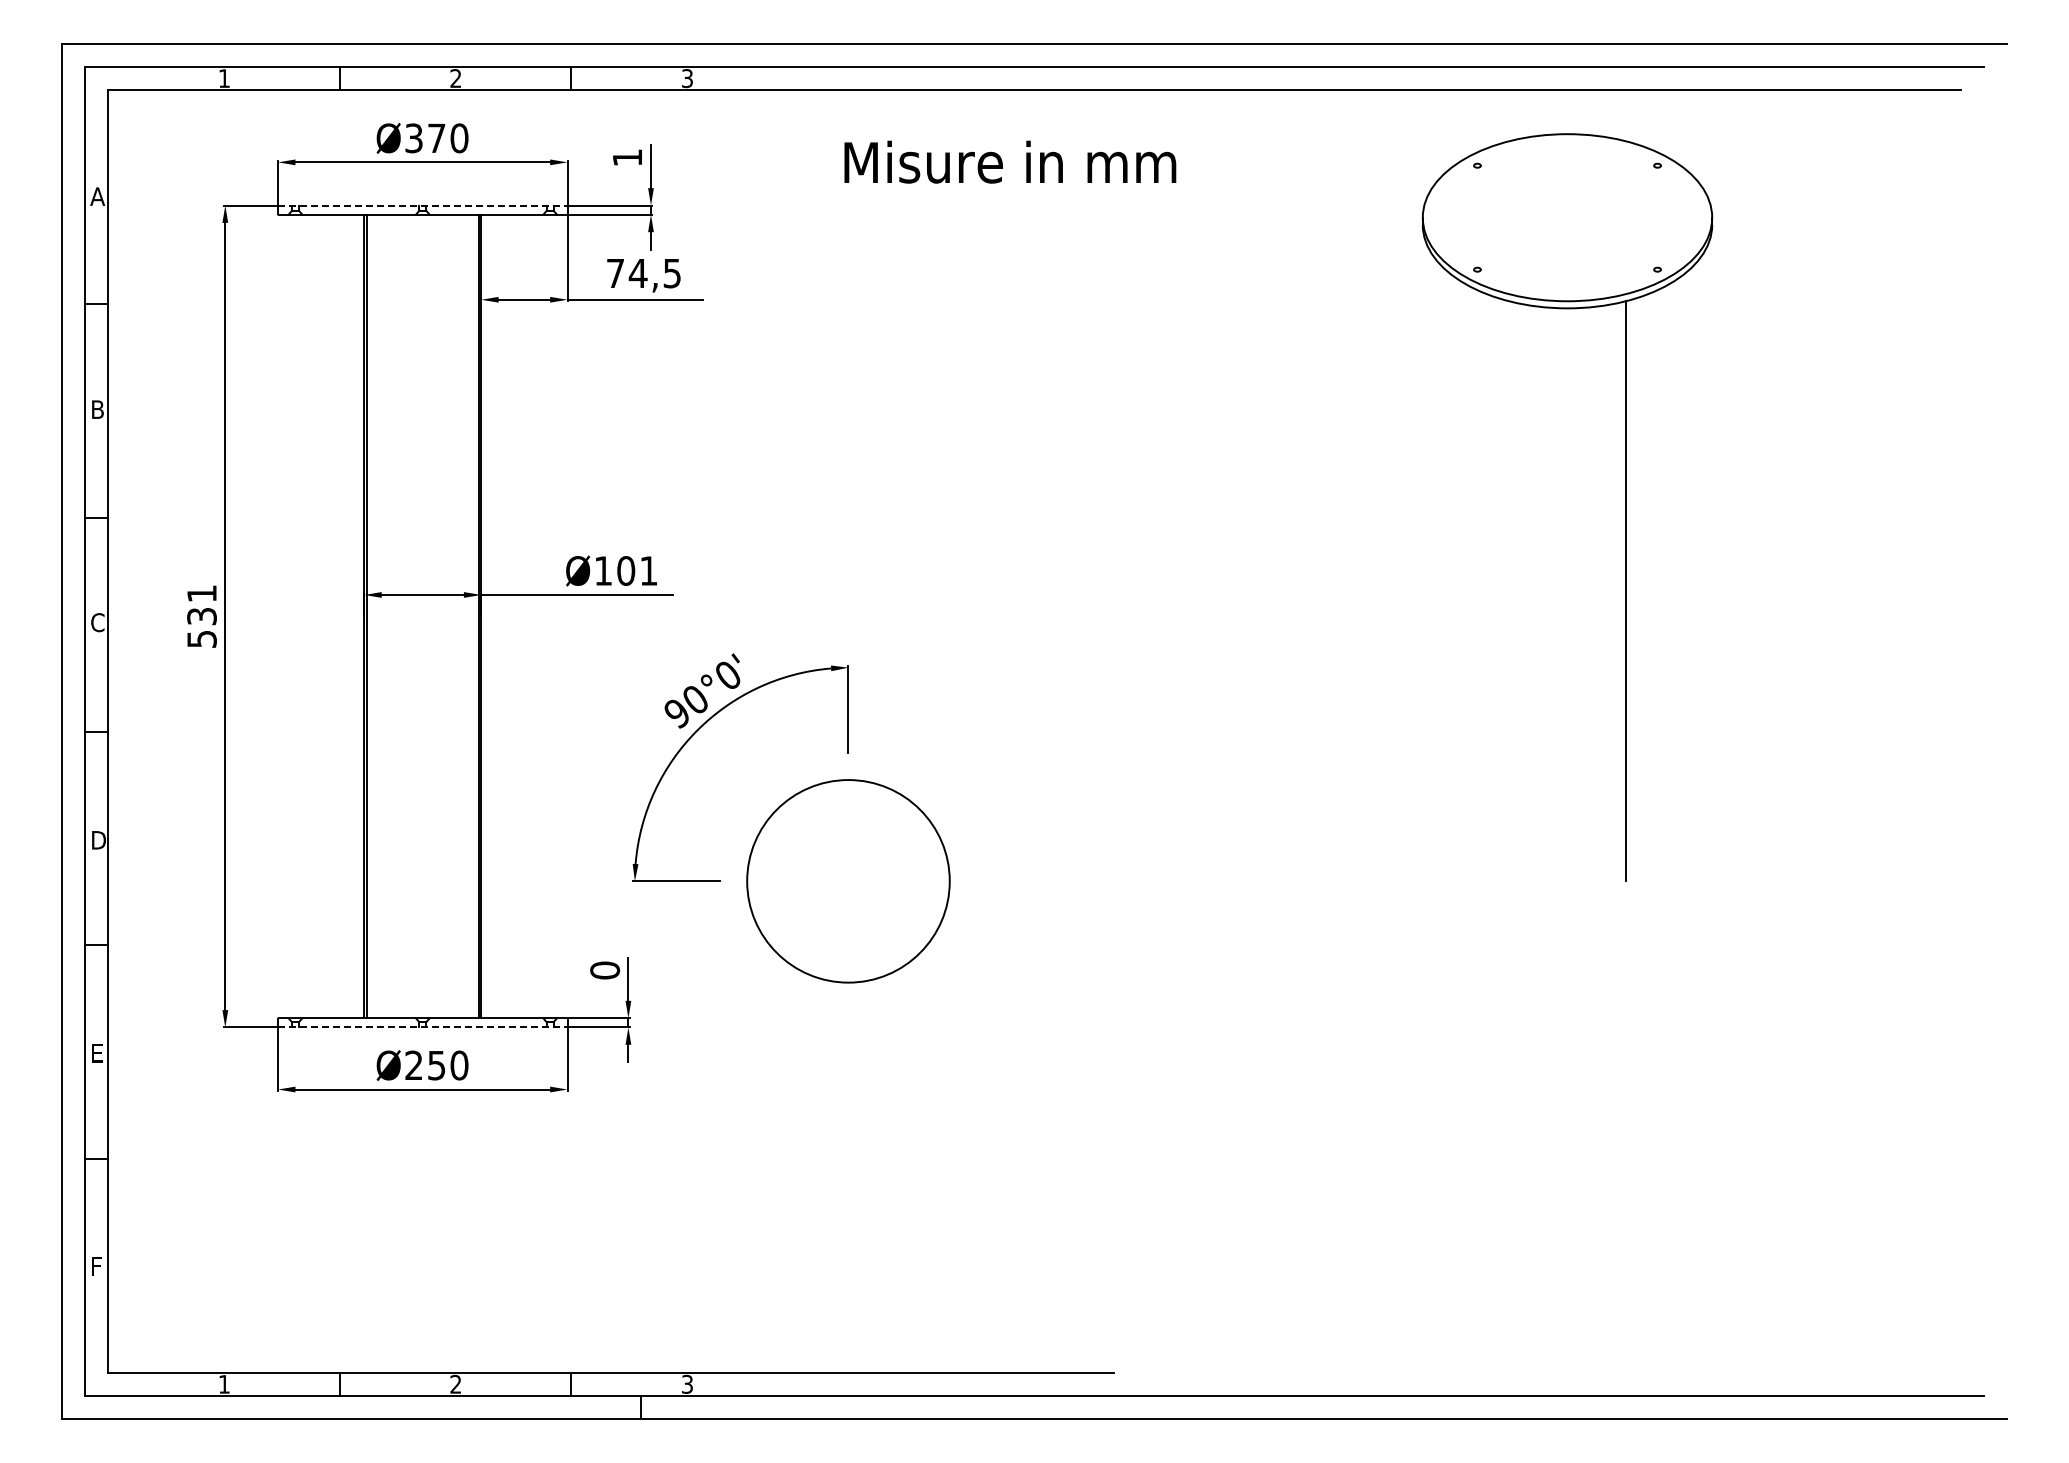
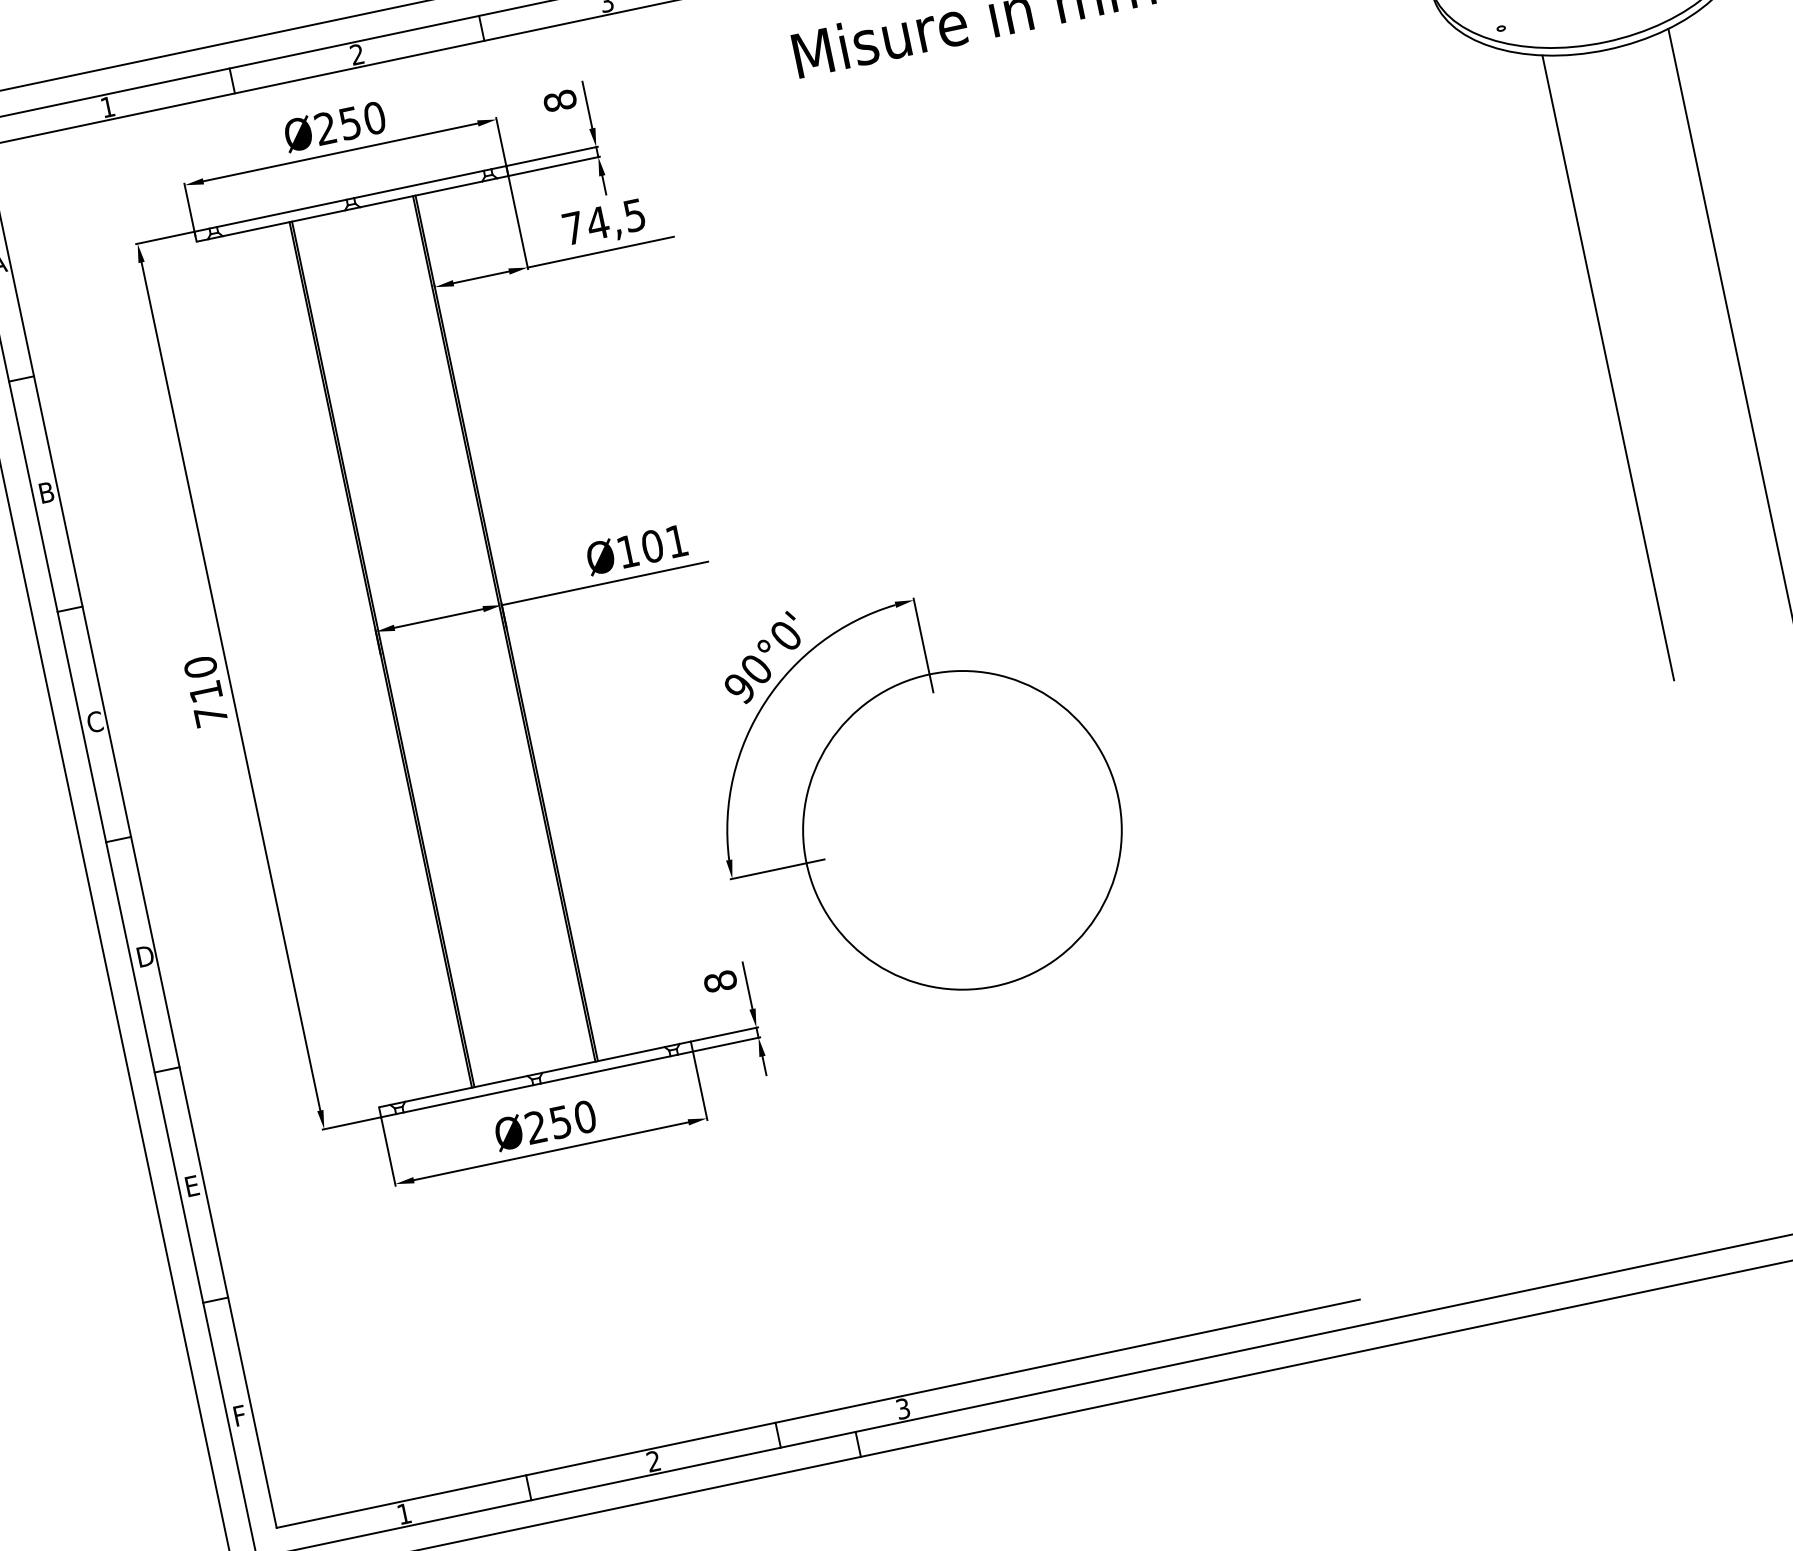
text: (425, 138) -> (338, 126), Ø370 -> Ø250
text: (627, 157) -> (560, 100), 1 -> 8
line: (422, 205) -> (350, 198), dashed -> solid
line: (1509, 591) -> (1608, 368), added
text: (201, 615) -> (205, 690), 531 -> 710
circle: (848, 881) -> (962, 830), size x1.43
text: (604, 970) -> (719, 981), 0 -> 8
line: (422, 1027) -> (536, 1084), dashed -> solid

